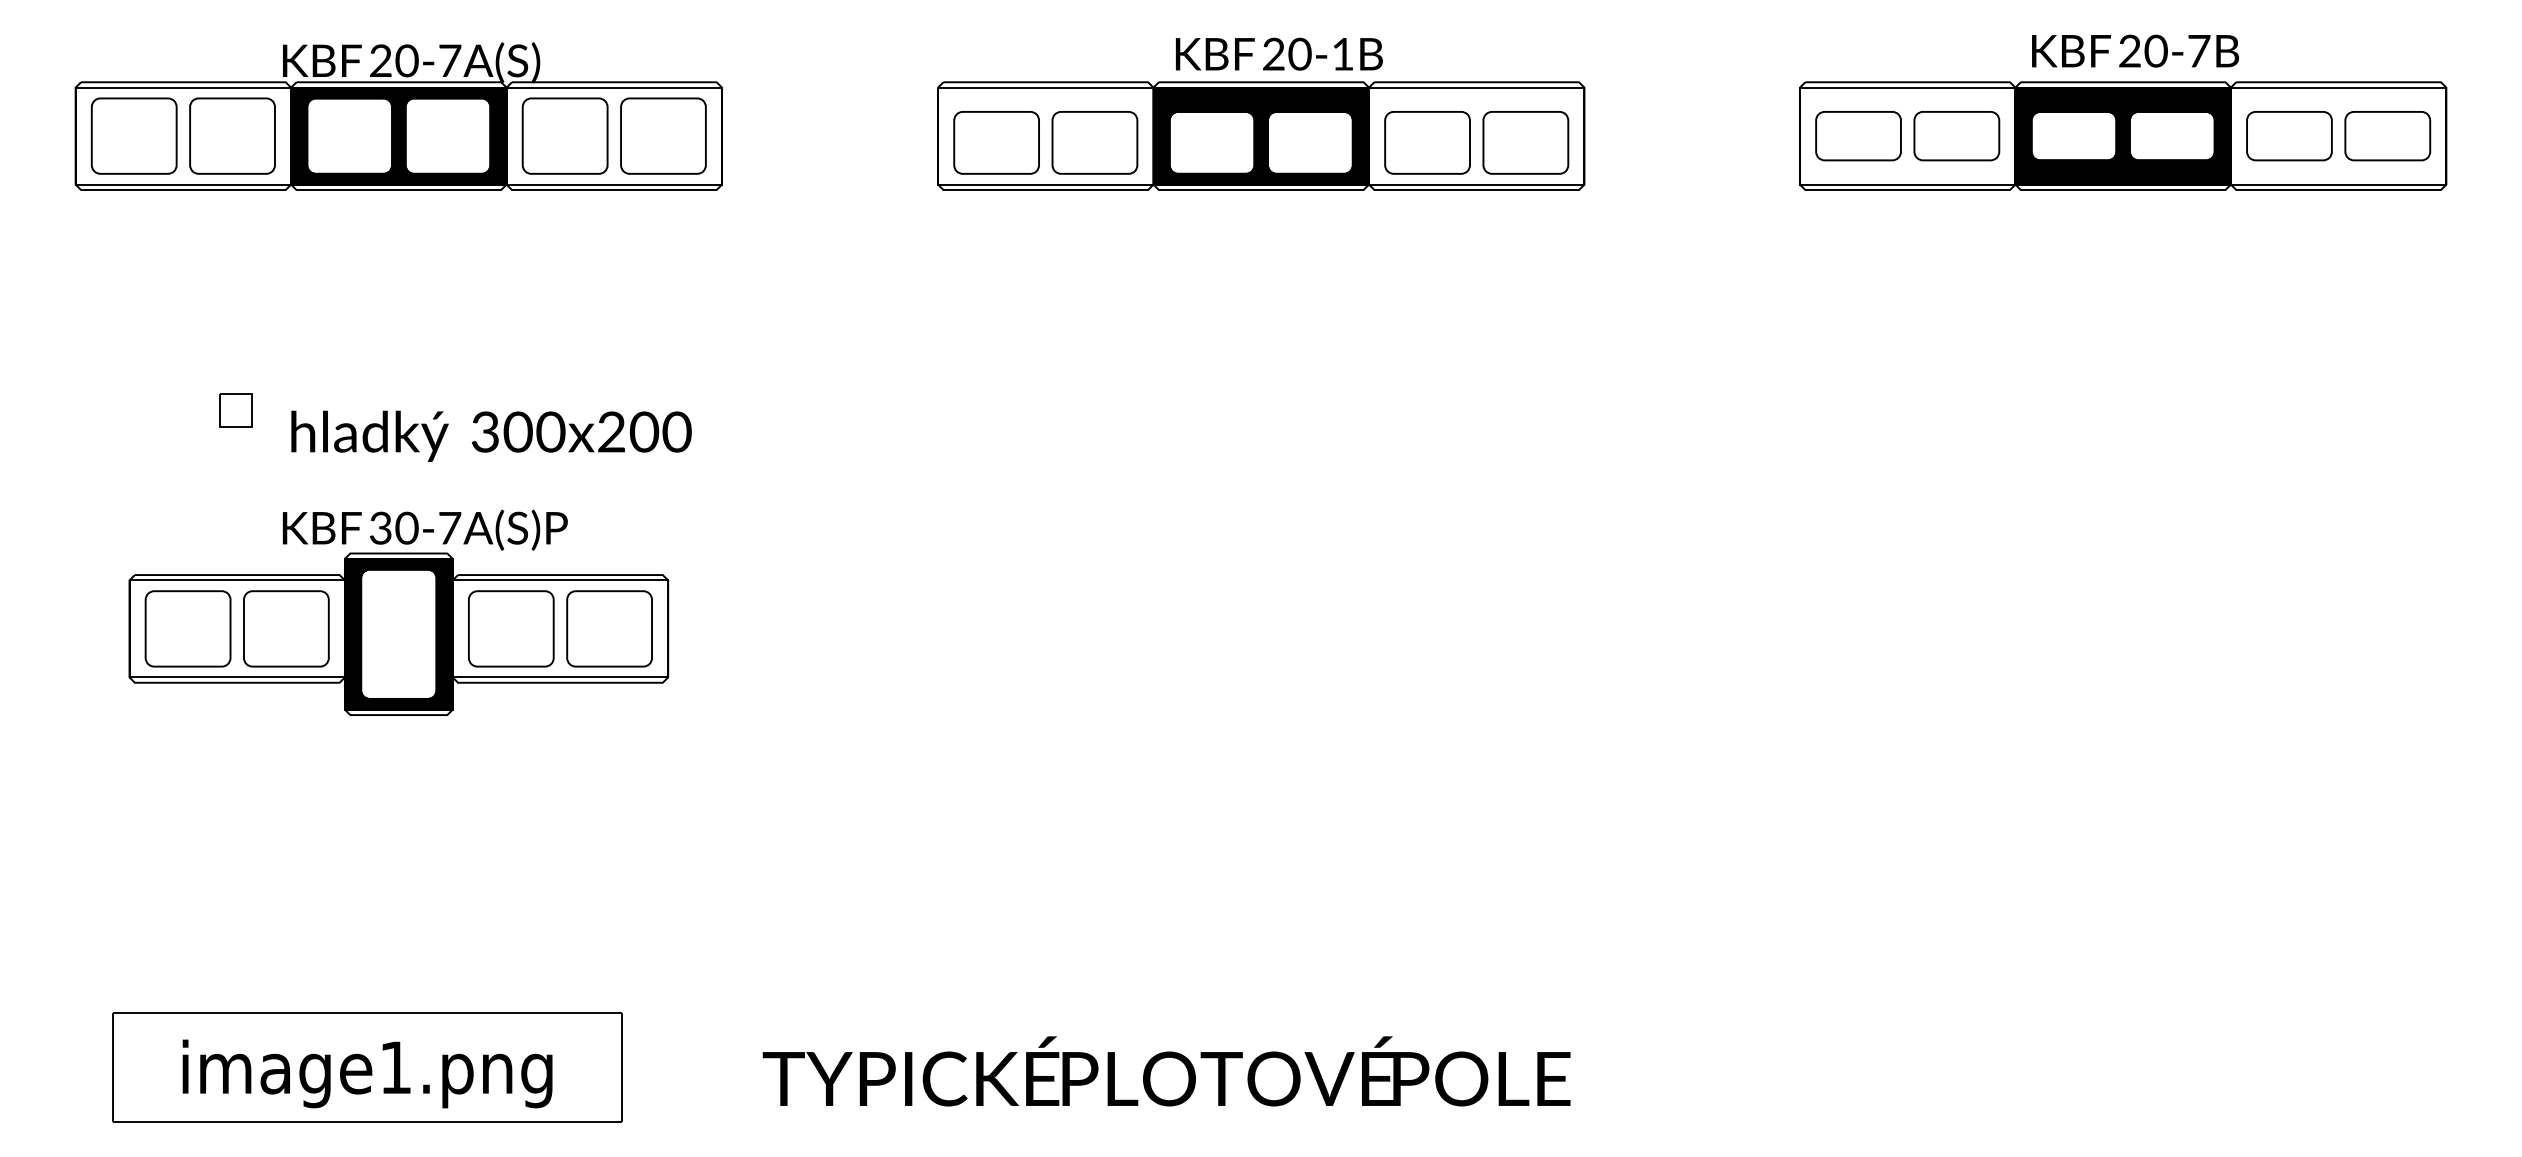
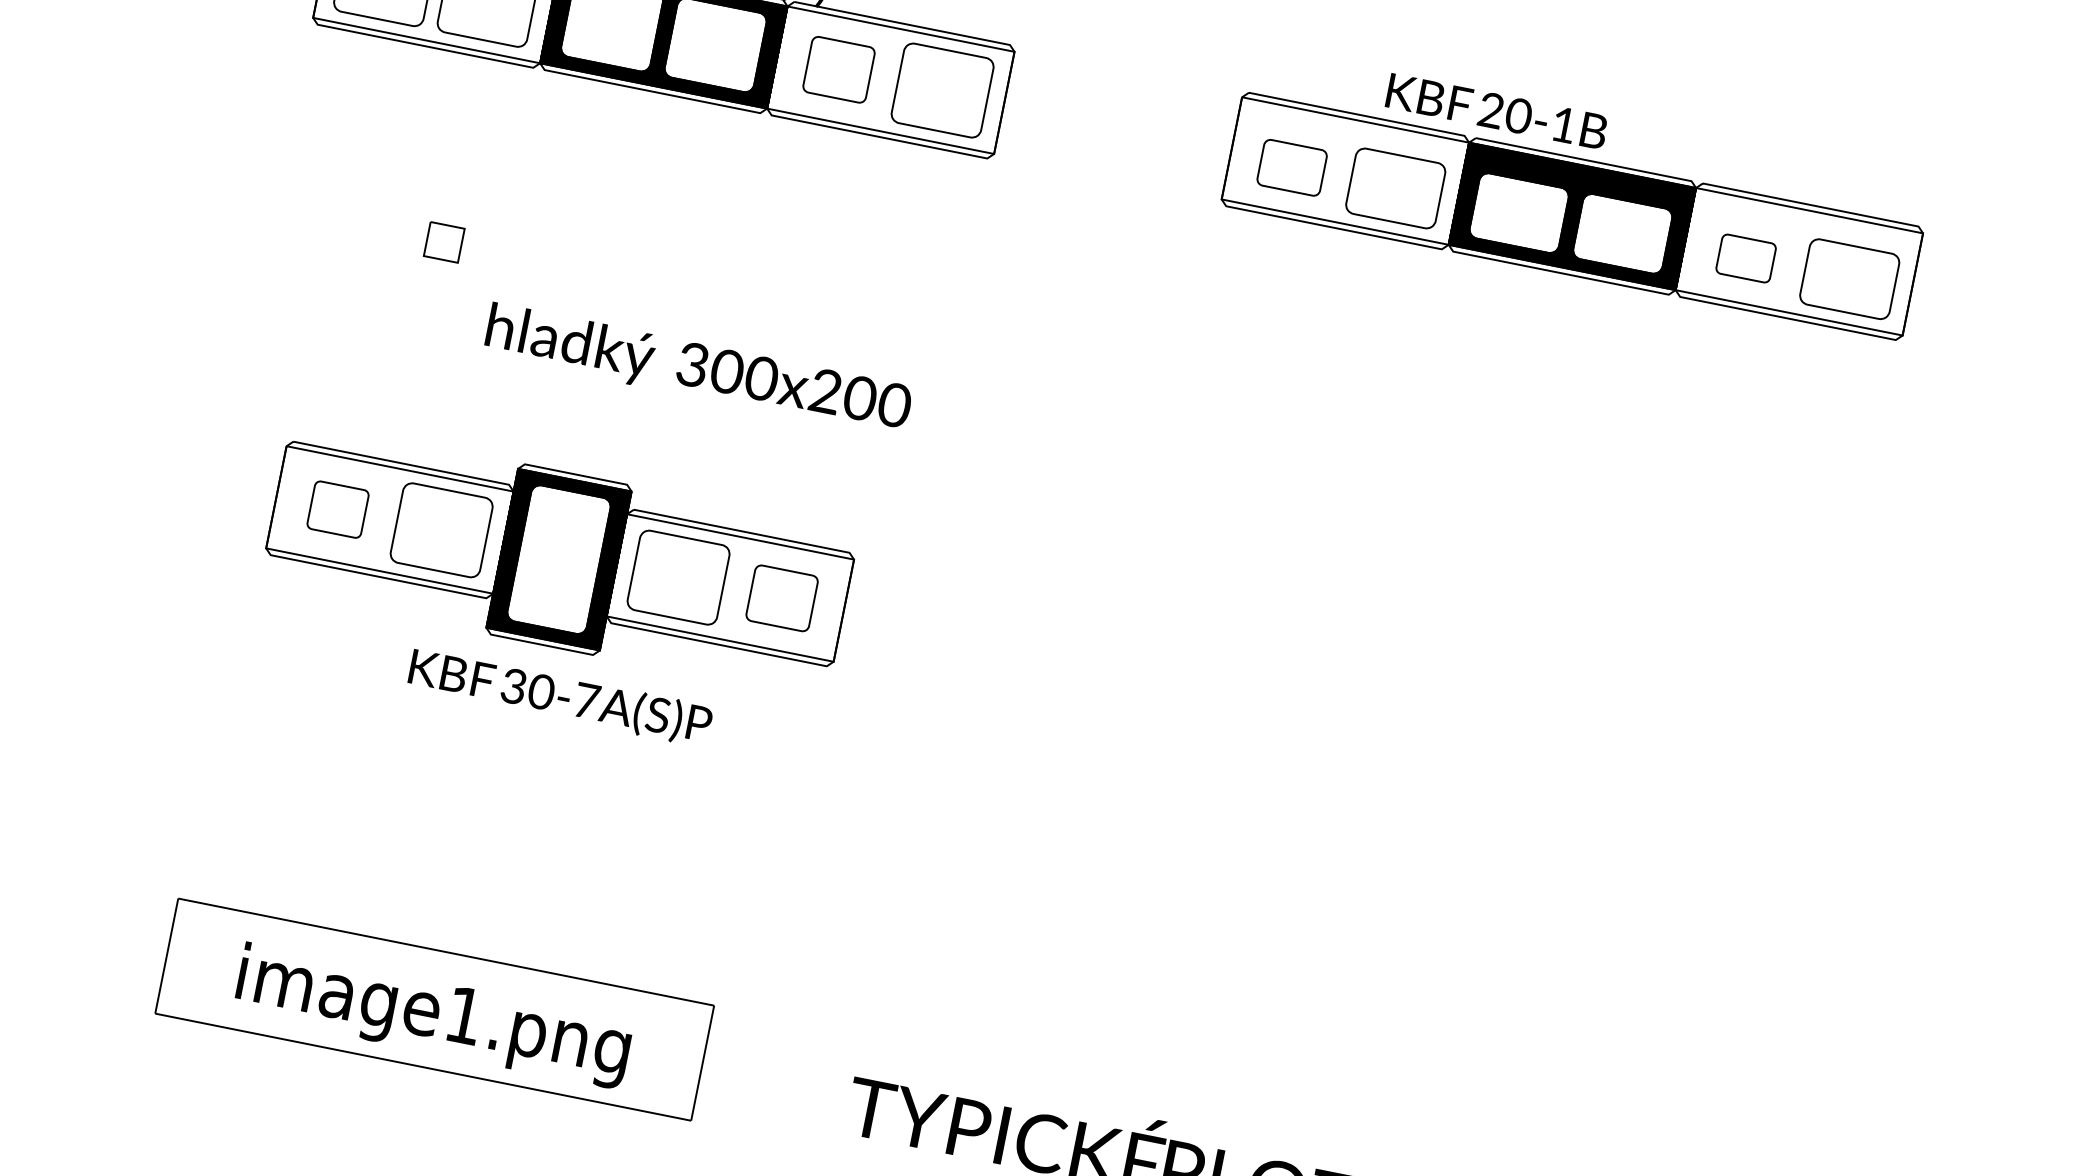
text: (1279, 53) -> (1497, 110), moved
part: (564, 135) -> (838, 69), size x0.7
part: (996, 142) -> (1292, 167), size x0.7
part: (1427, 142) -> (1746, 258), size x0.6
part: (235, 410) -> (443, 242), moved
text: (424, 529) -> (559, 696), moved
part: (187, 628) -> (337, 509), size x0.6
part: (609, 628) -> (782, 597), size x0.7

